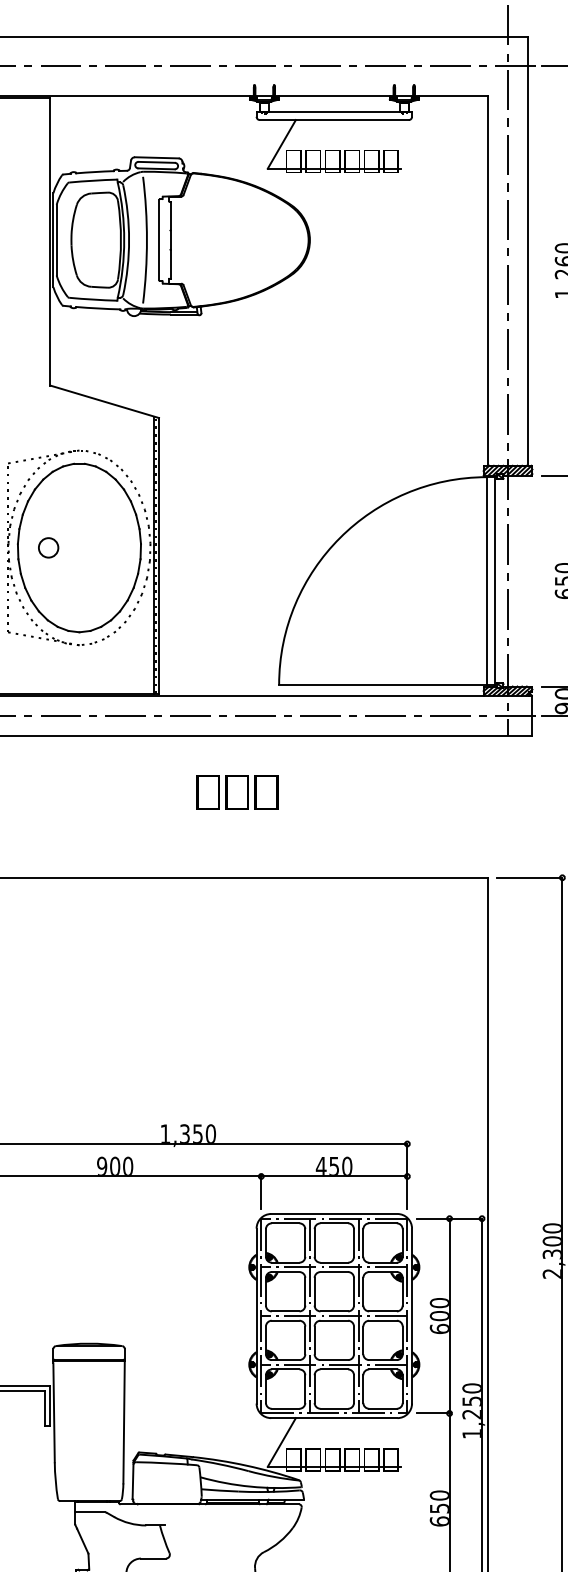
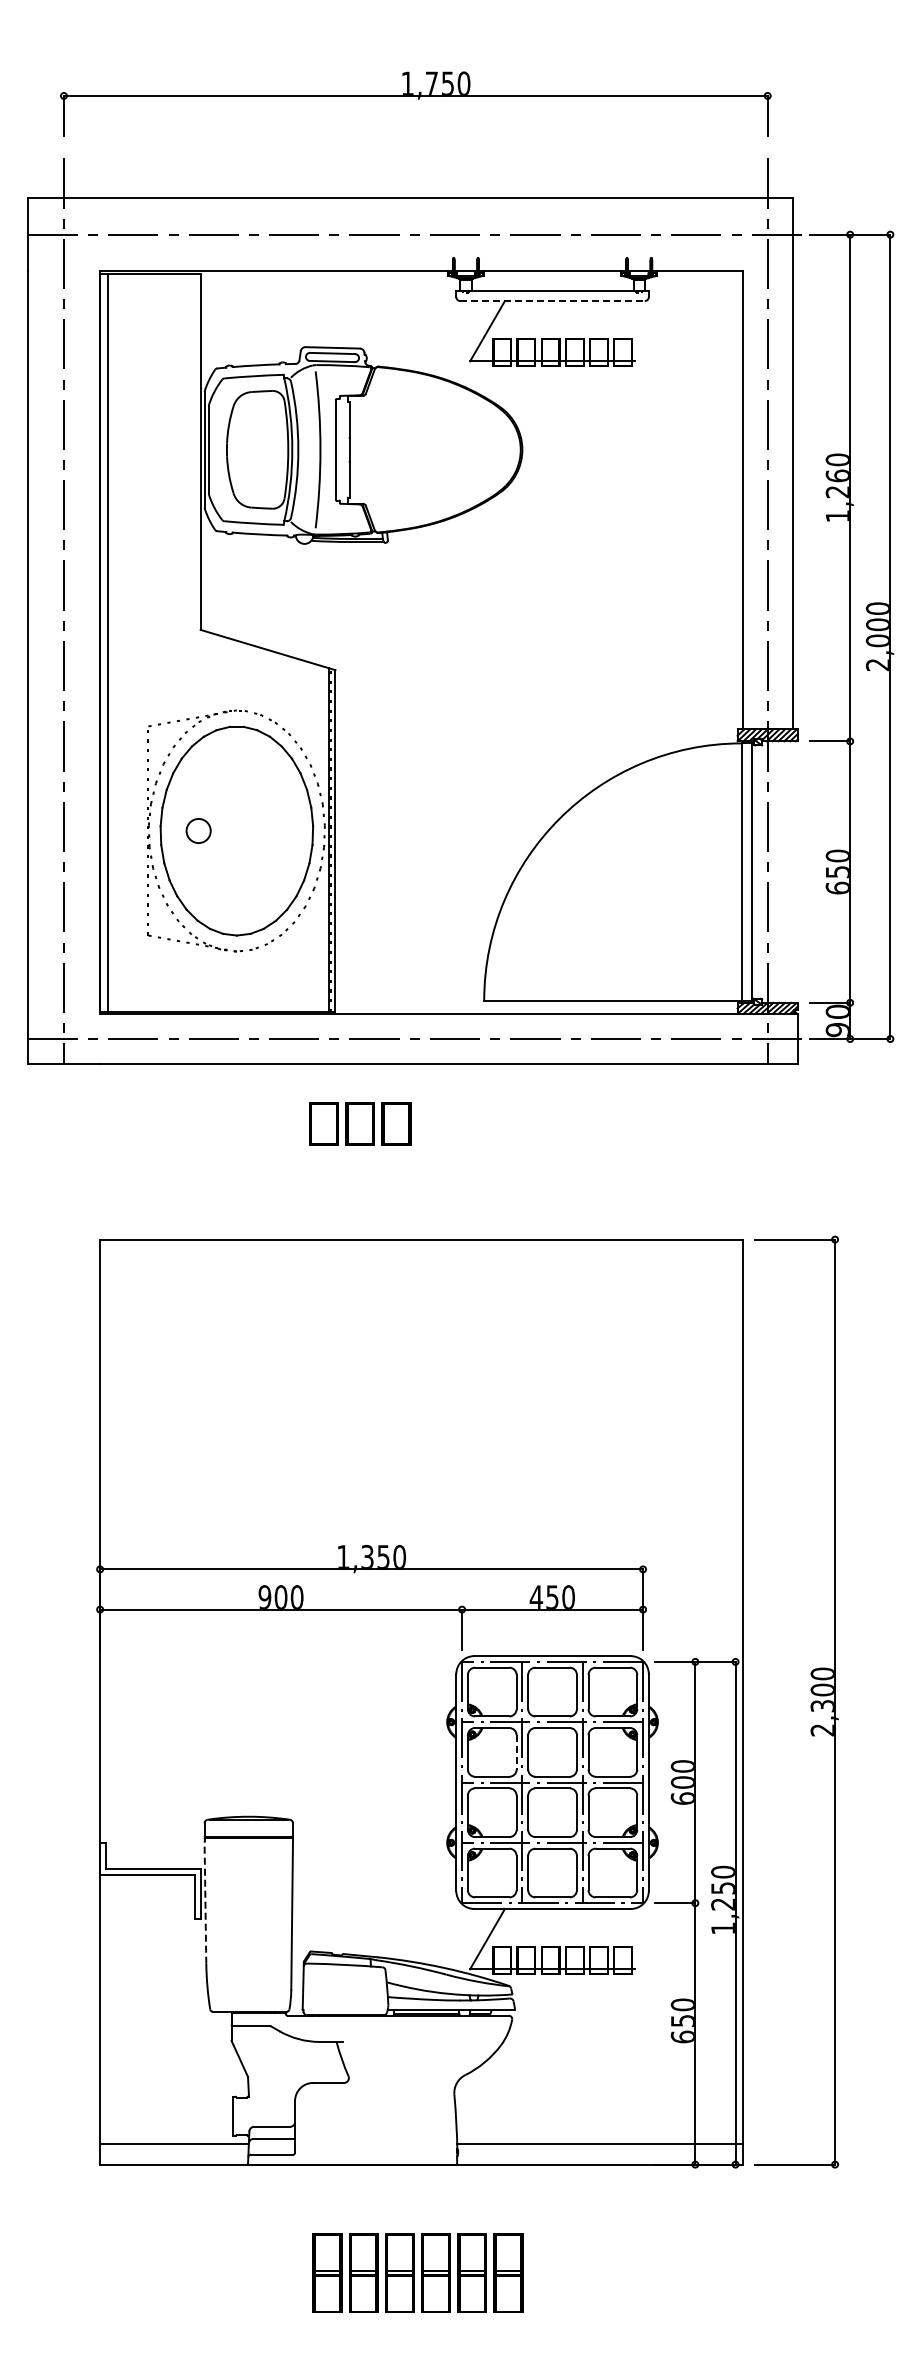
line: (335, 120) -> (553, 301), solid -> dashed
text: (237, 792) -> (360, 1123), moved
line: (305, 1291) -> (516, 1752), solid -> dashed
line: (54, 1412) -> (205, 1902), solid -> dashed

